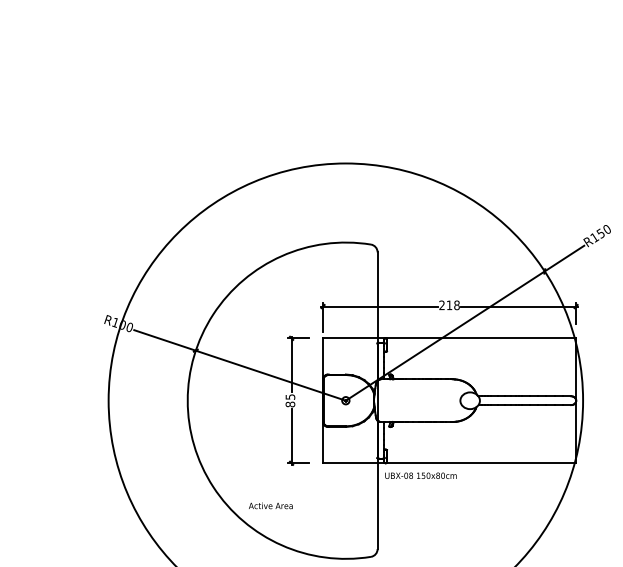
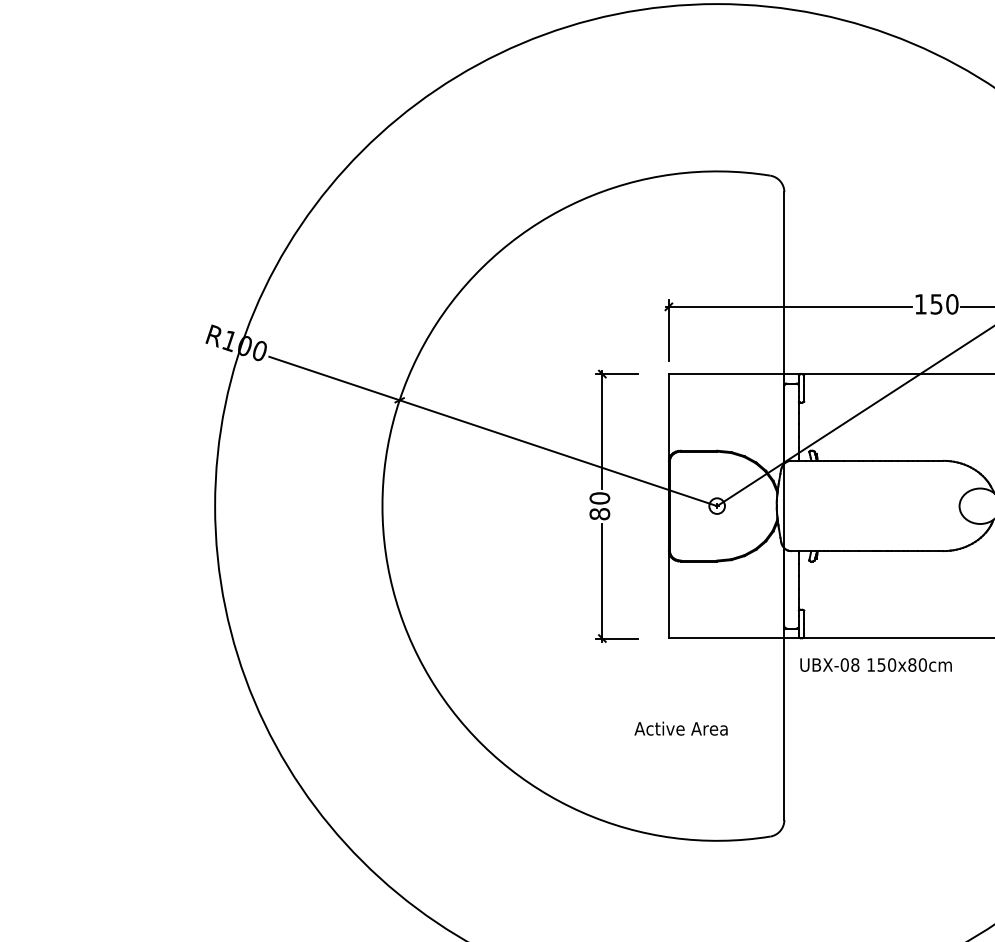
text: (449, 305) -> (936, 304), 218 -> 150
text: (290, 396) -> (599, 497), 85 -> 80
text: (270, 505) -> (680, 727), moved

